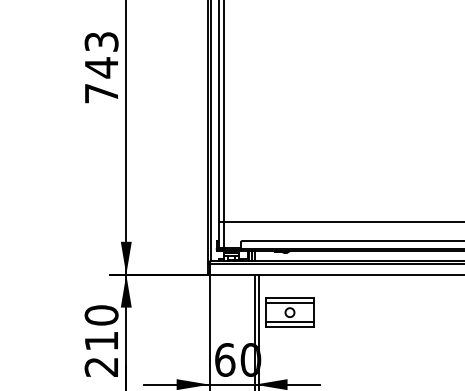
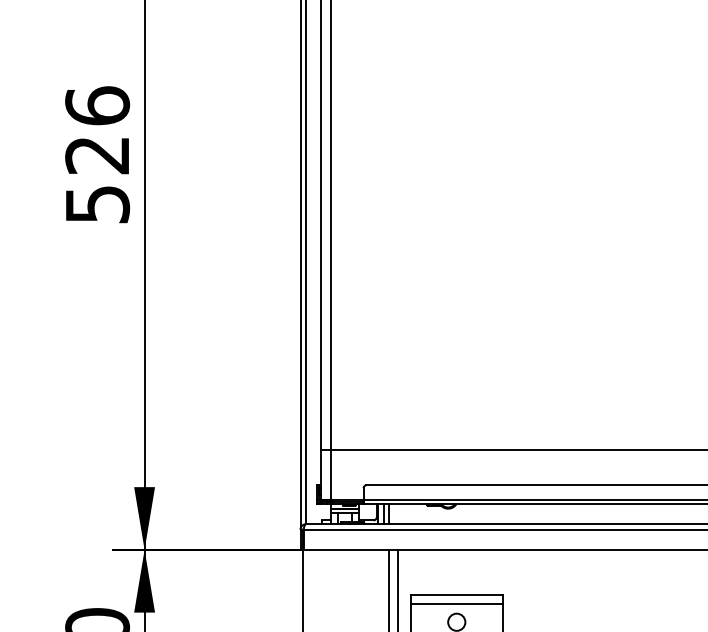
text: (101, 67) -> (97, 154), 743 -> 526

